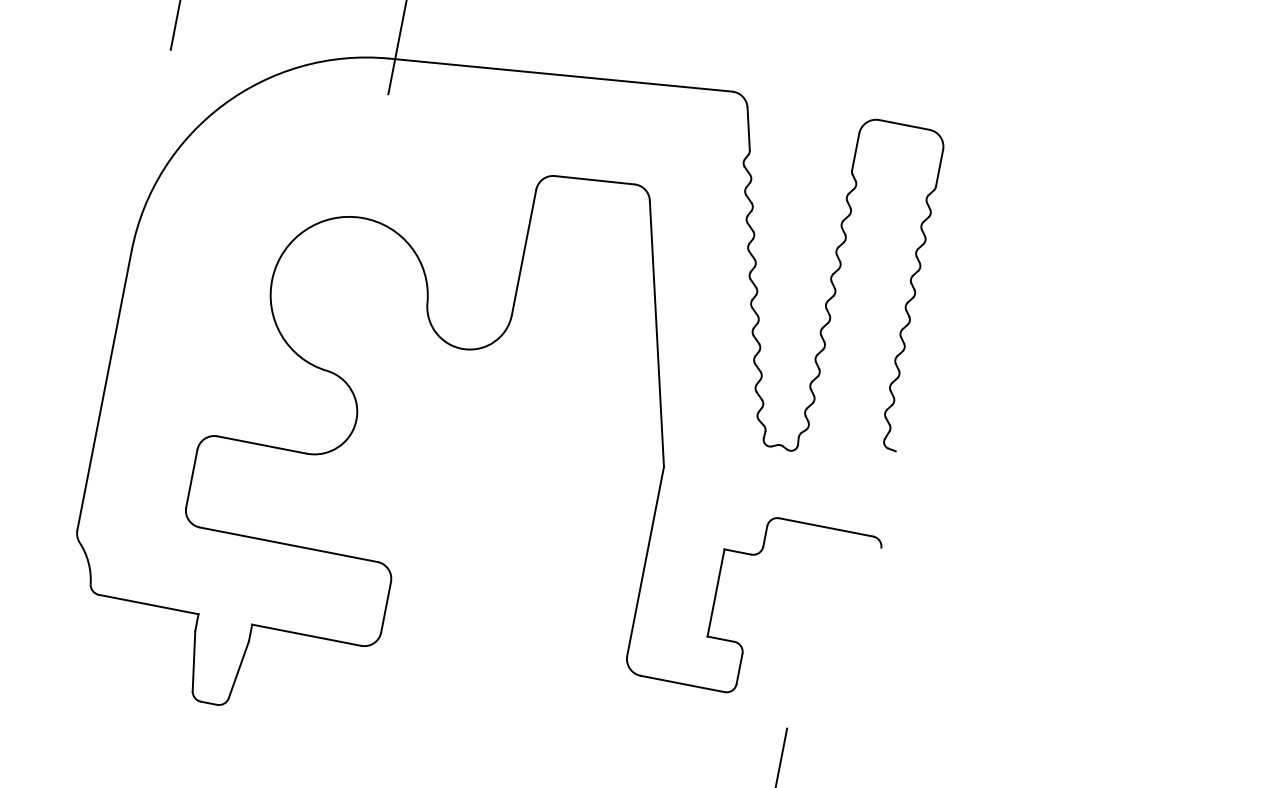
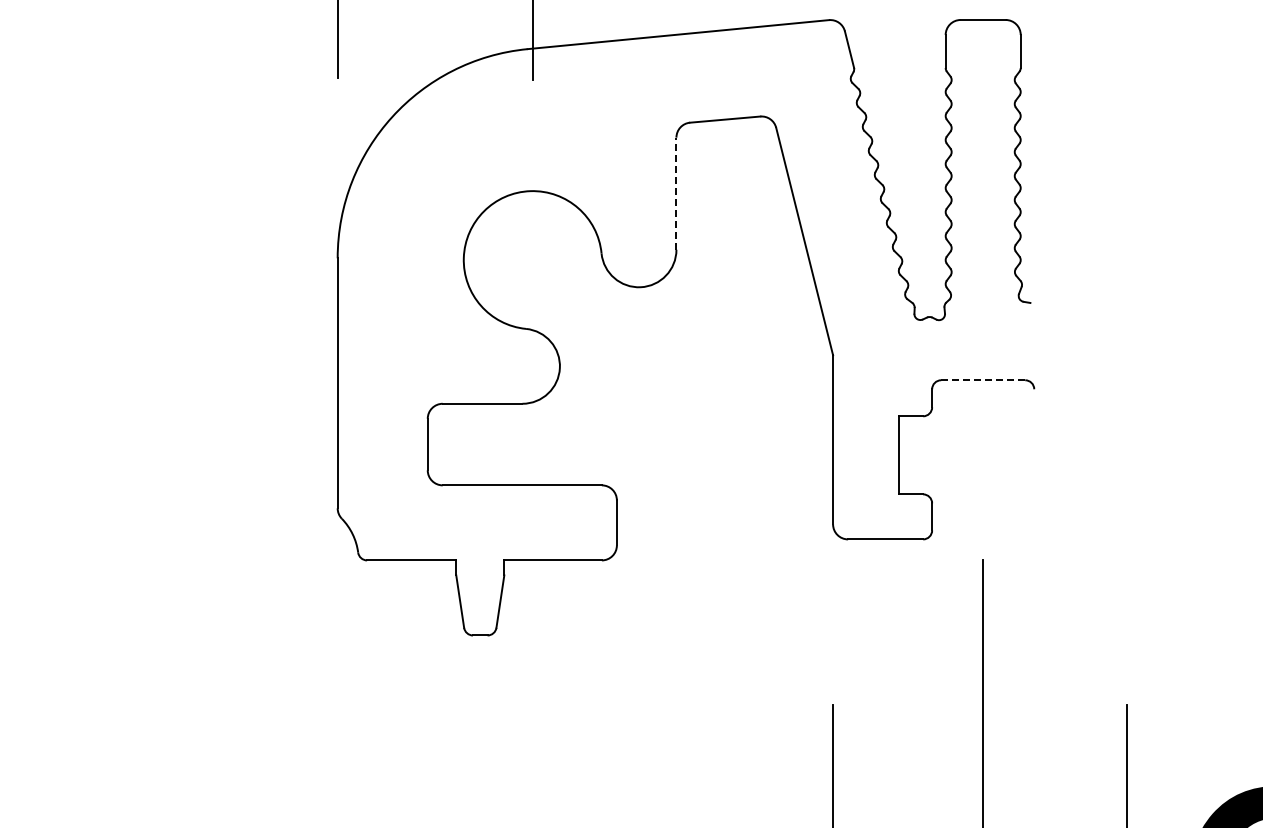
line: (524, 252) -> (676, 193), solid -> dashed
line: (826, 527) -> (983, 380), solid -> dashed

